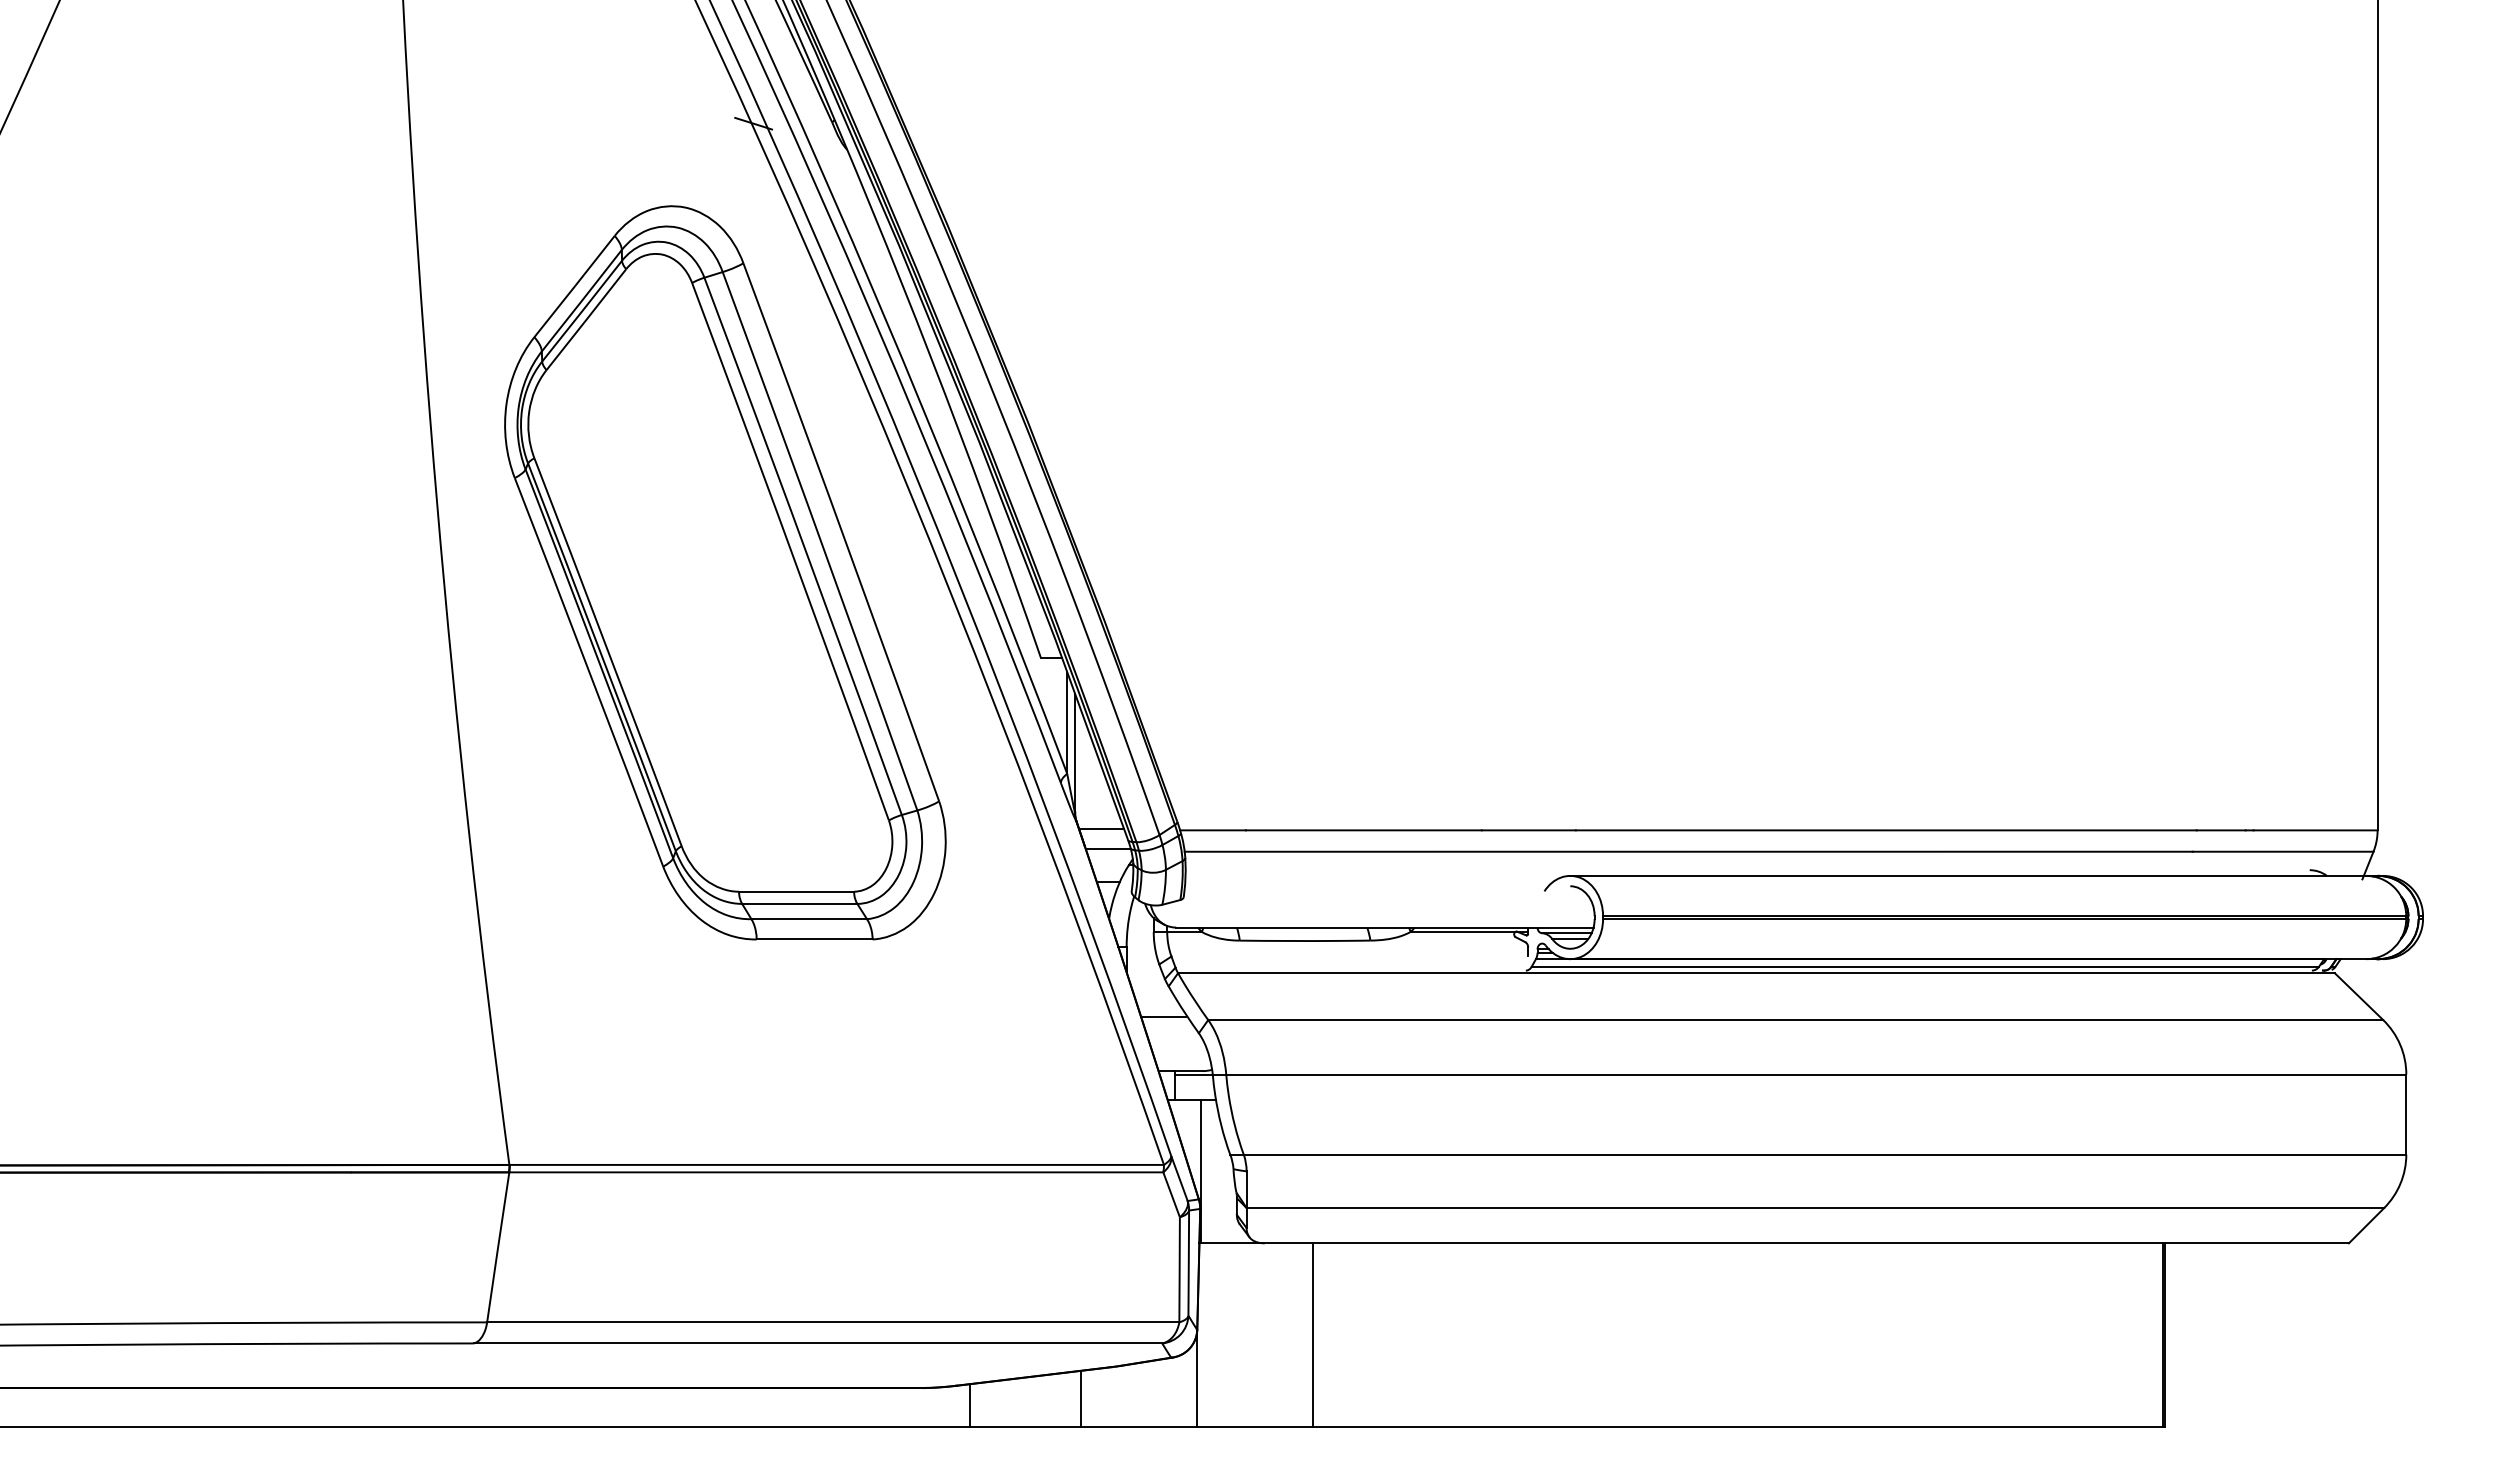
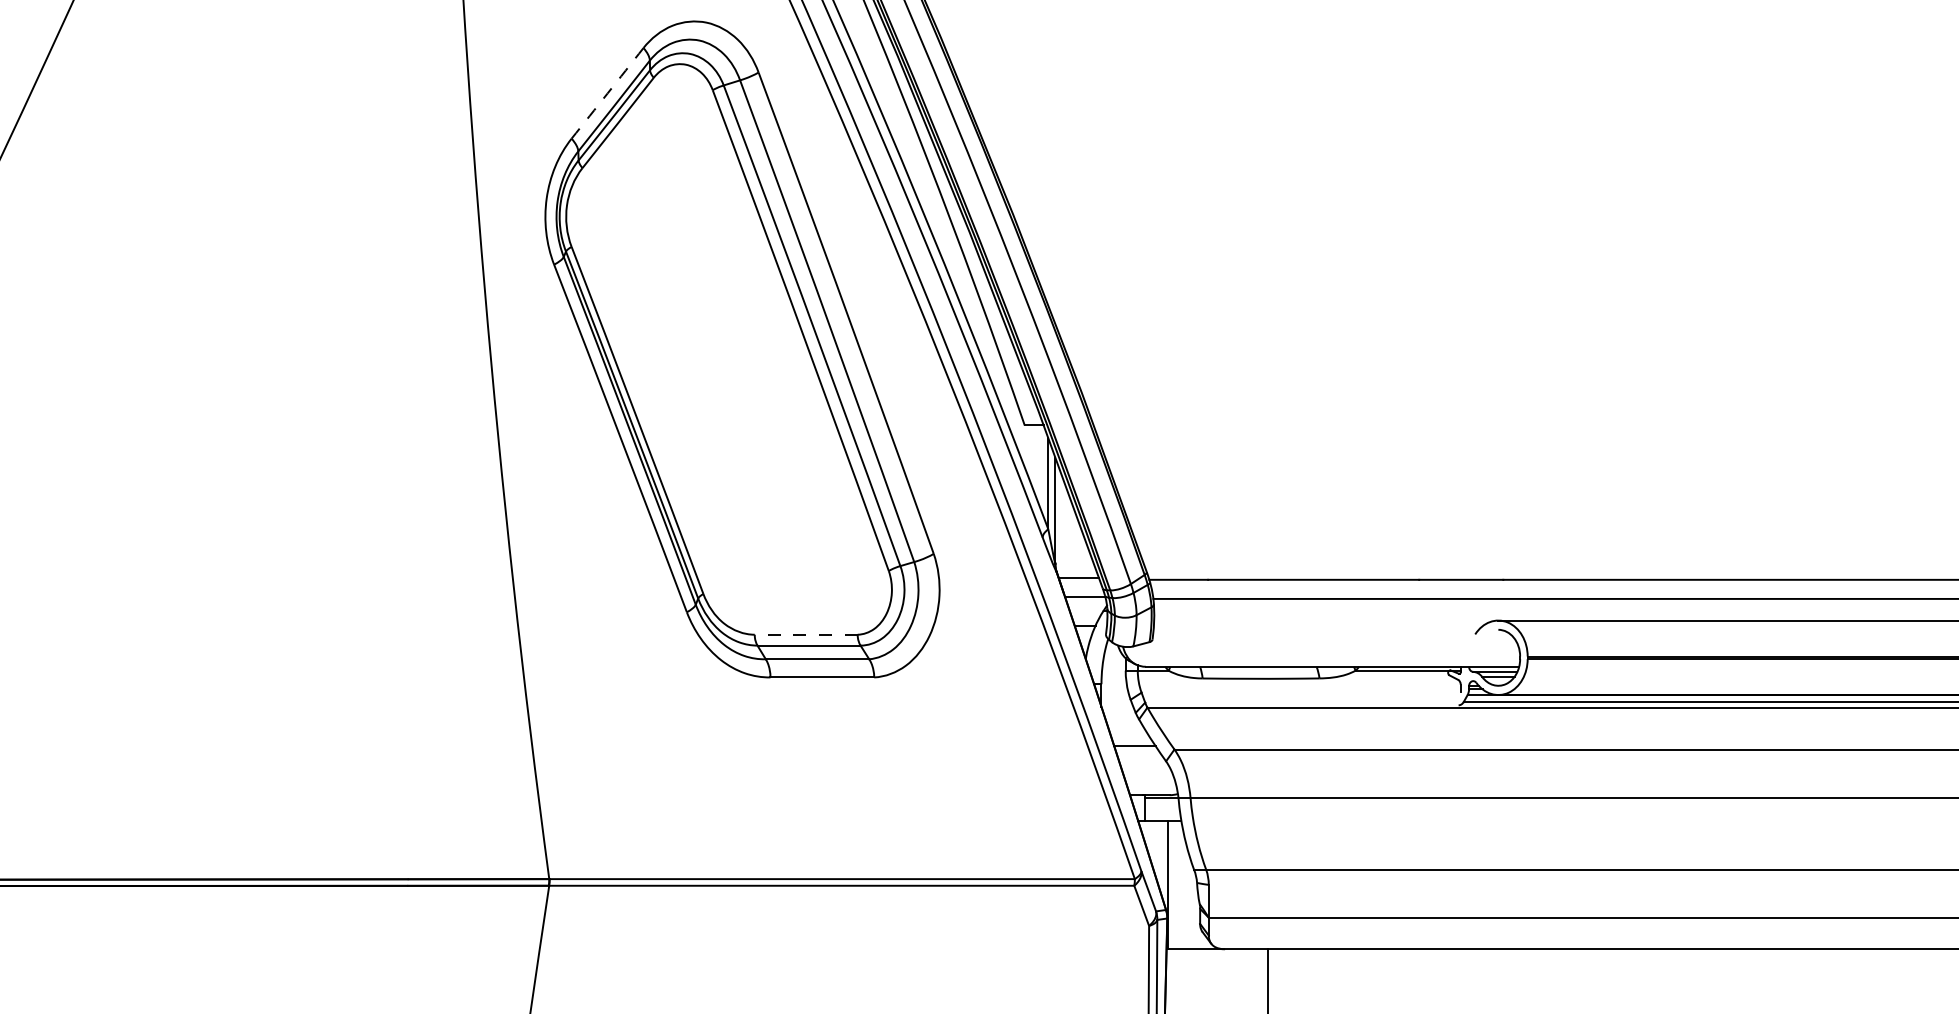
arc: (574, 286) -> (607, 93), solid -> dashed
line: (796, 891) -> (806, 634), solid -> dashed

